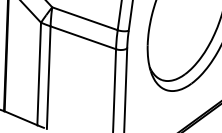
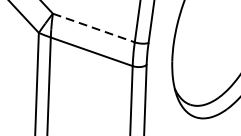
line: (84, 18) -> (93, 27), solid -> dashed

